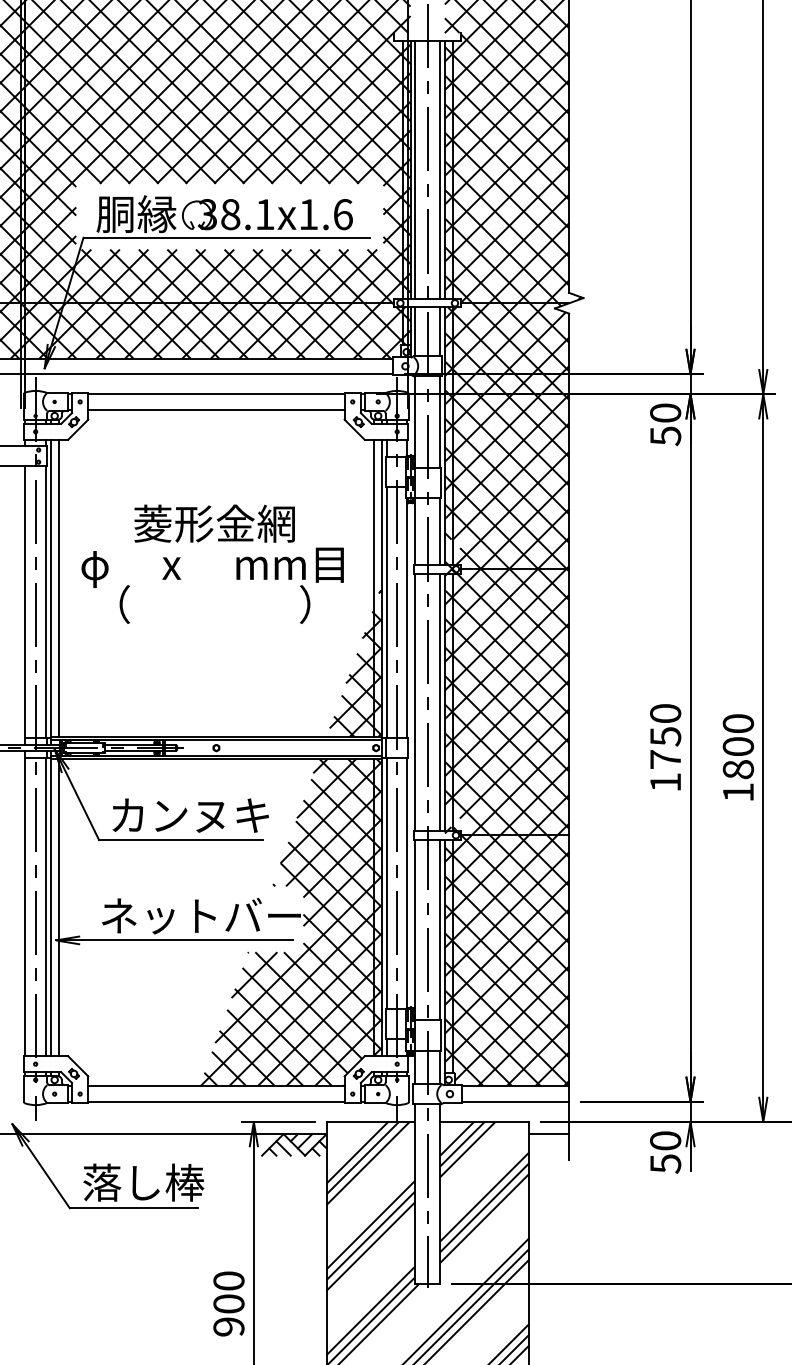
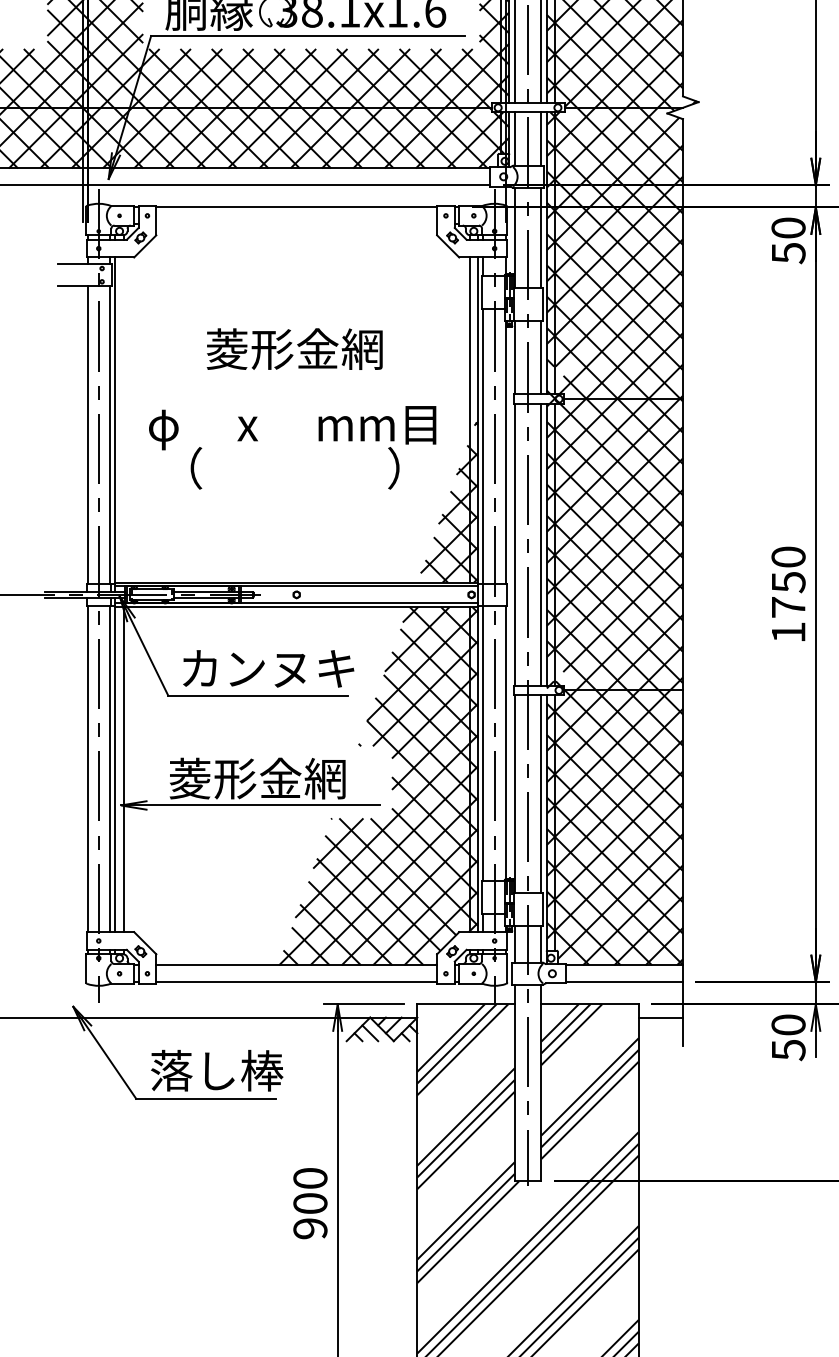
line: (216, 409) -> (296, 224), removed
text: (212, 585) -> (292, 447), moved
line: (58, 587) -> (123, 419), removed
text: (200, 915) -> (279, 778), ネットバー -> 菱形金網

